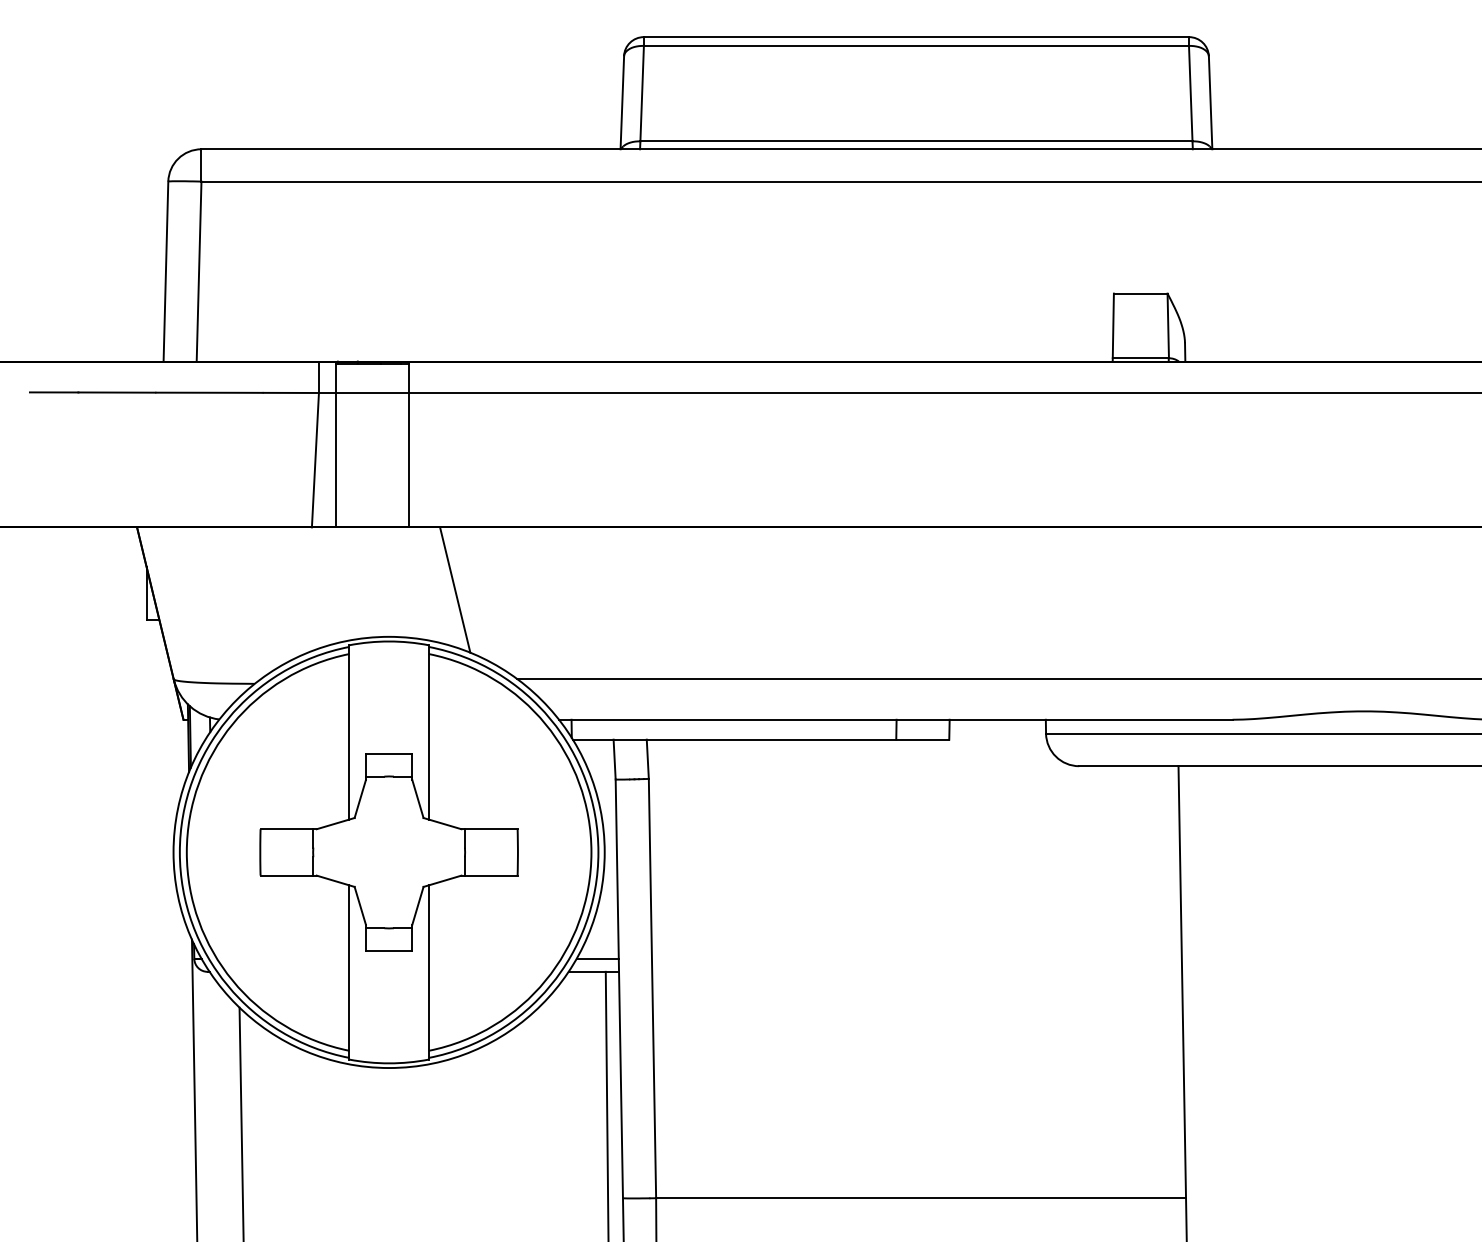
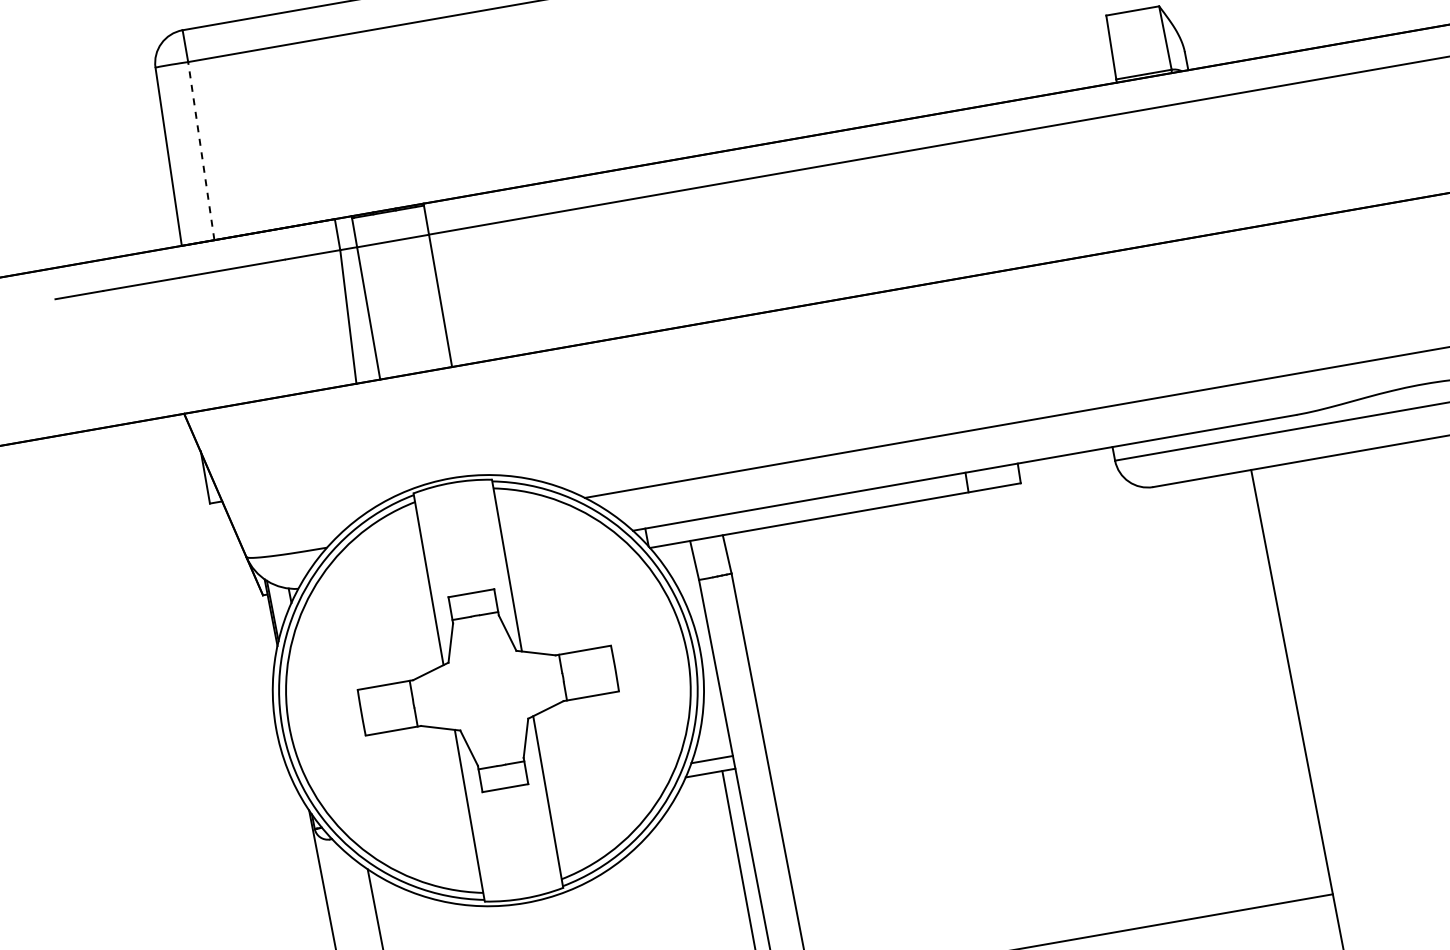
line: (199, 271) -> (201, 150), solid -> dashed
line: (455, 589) -> (508, 420), removed

